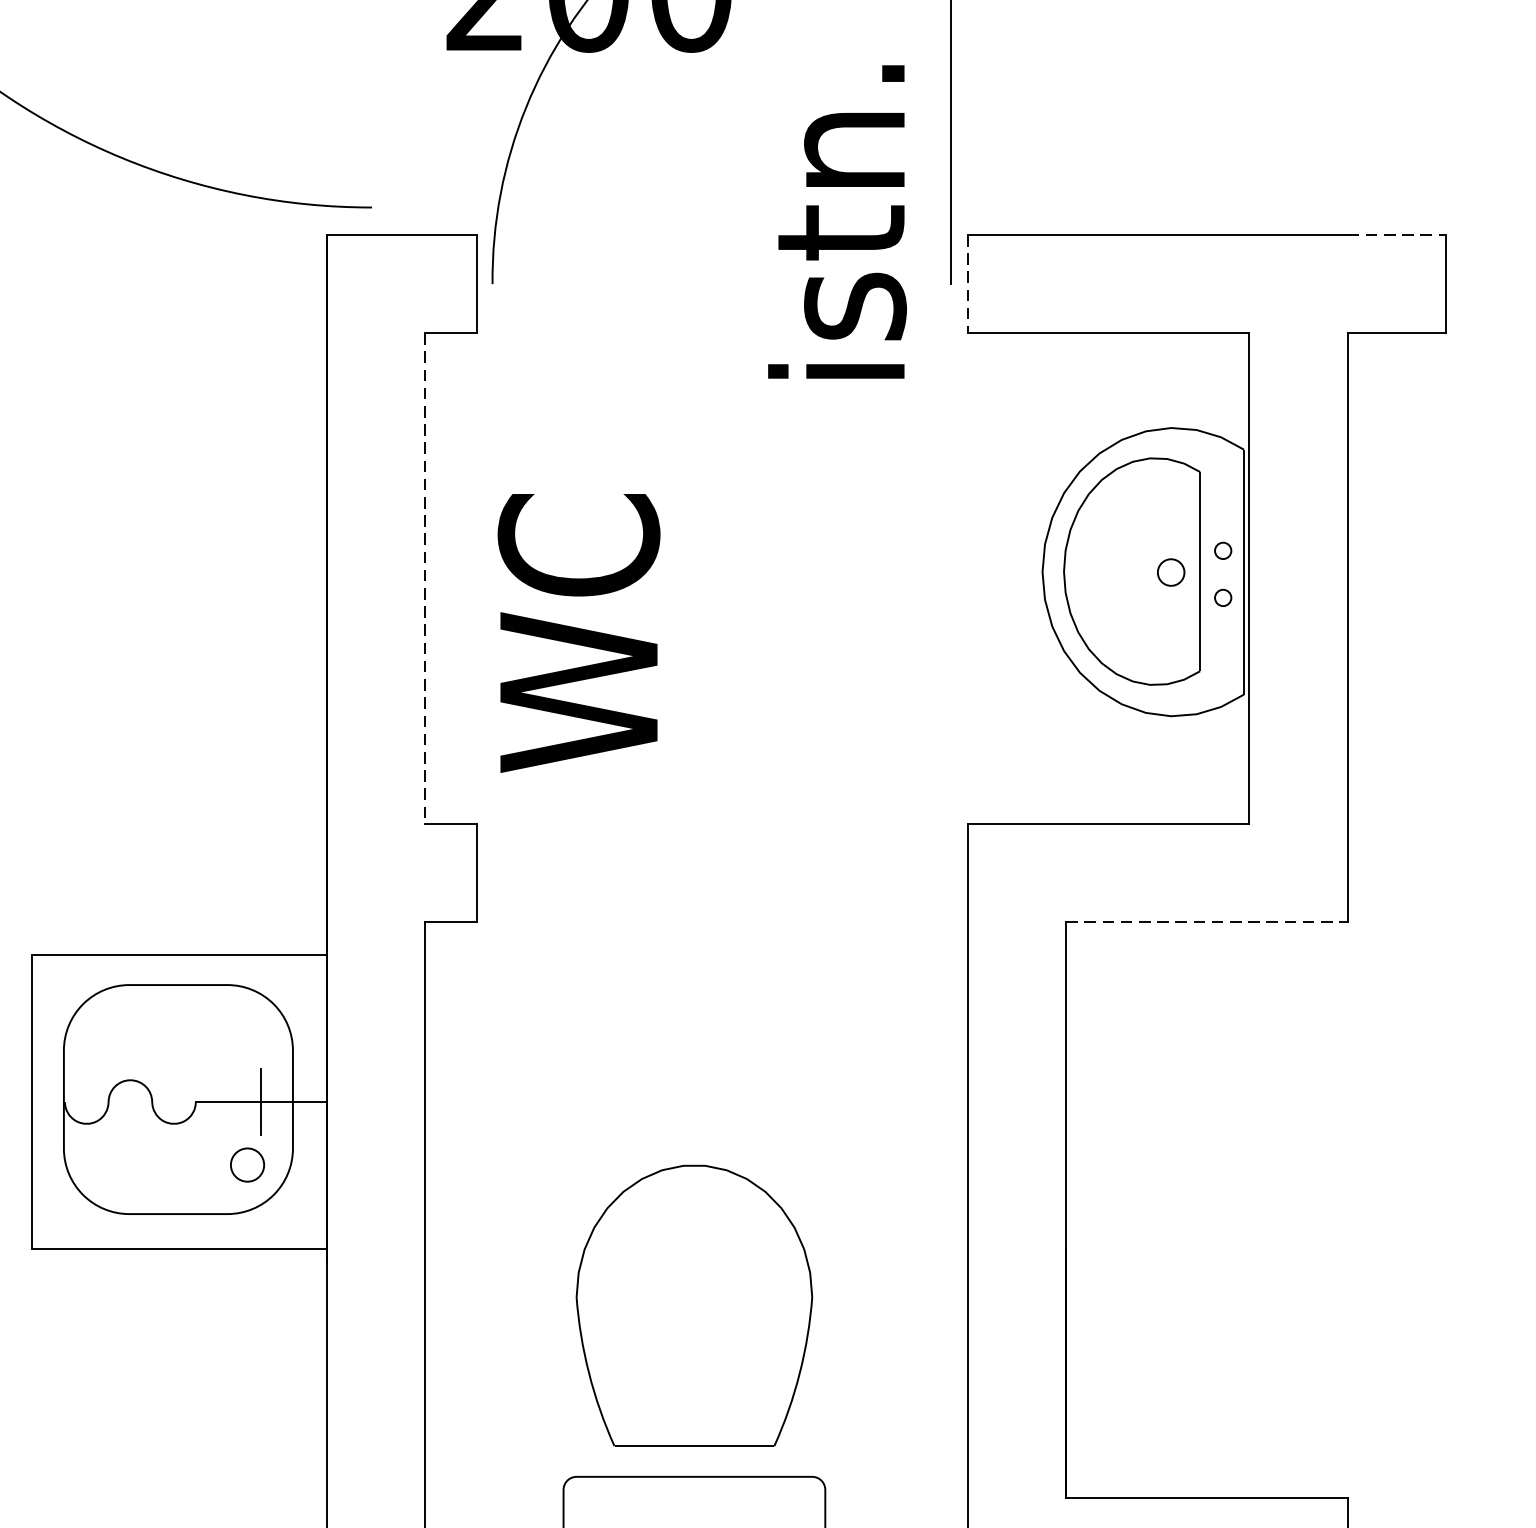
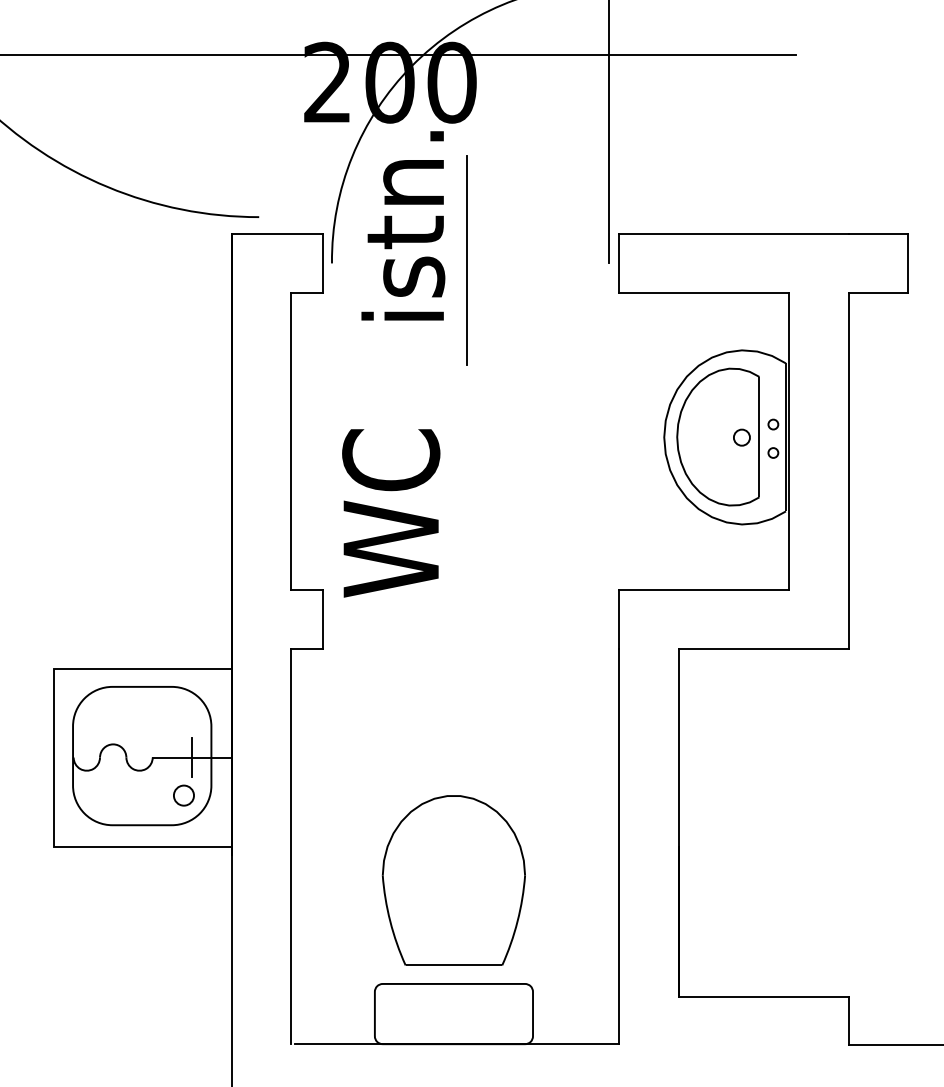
text: (837, 221) -> (403, 225), moved
line: (1397, 234) -> (878, 233), dashed -> solid
line: (716, 279) -> (467, 260), added
line: (968, 284) -> (619, 263), dashed -> solid
line: (425, 578) -> (291, 441), dashed -> solid
text: (579, 633) -> (391, 513), moved
line: (1206, 921) -> (763, 648), dashed -> solid

